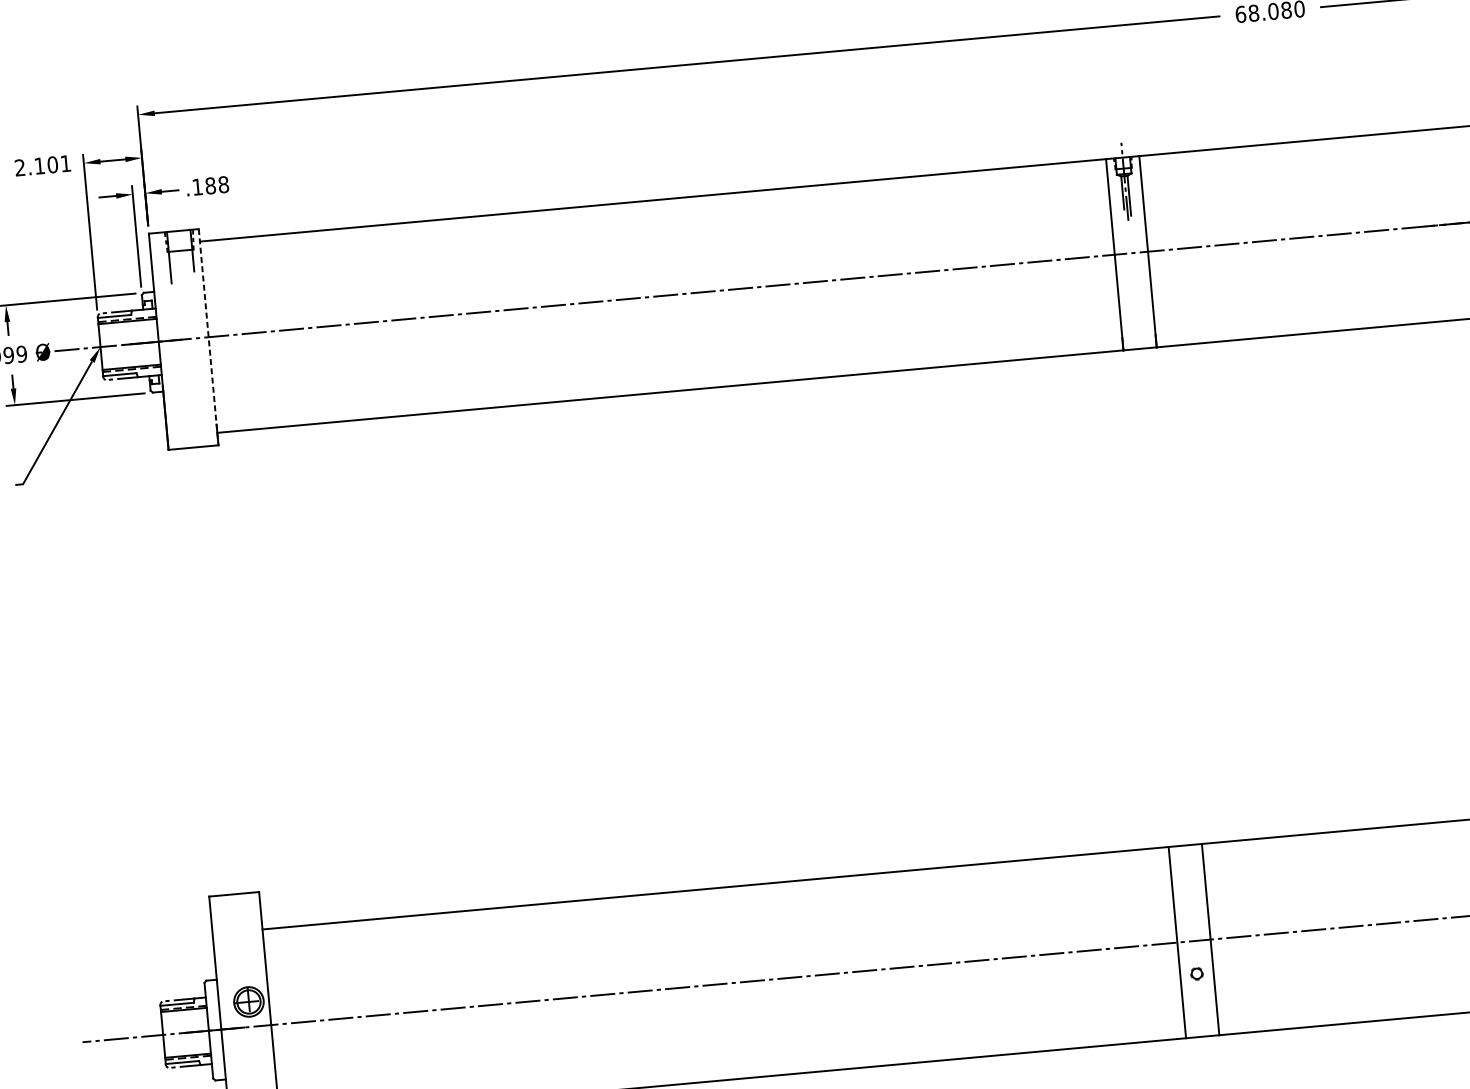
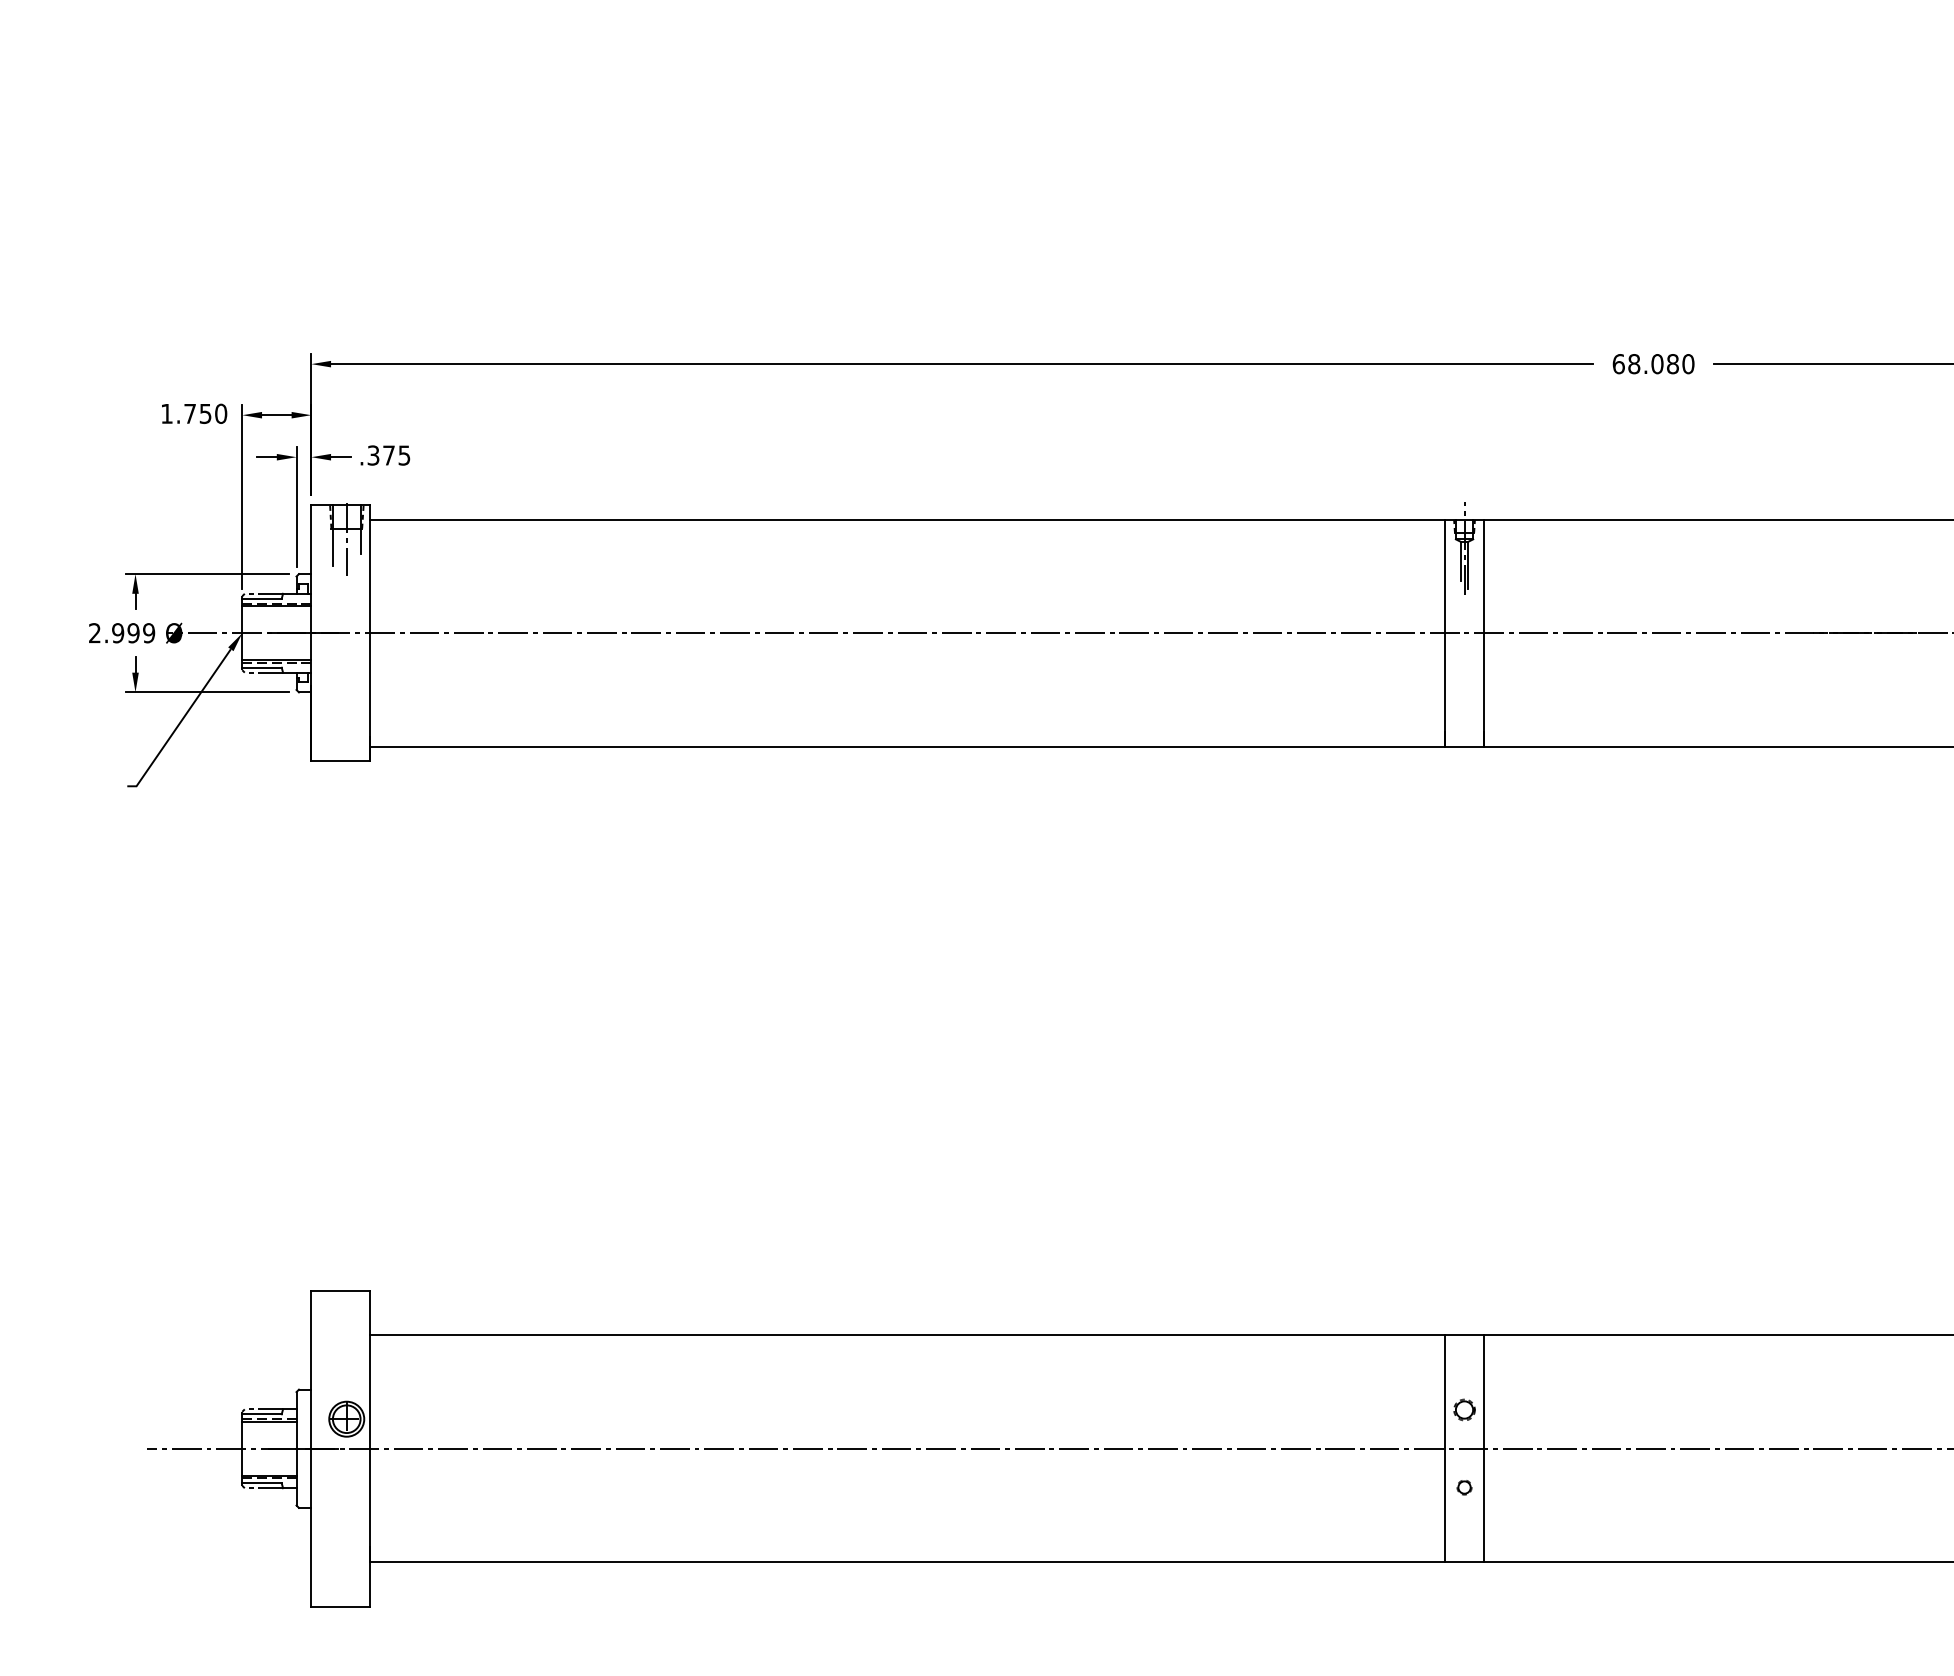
text: (43, 165) -> (194, 413), 2.101 -> 1.750
text: (210, 185) -> (388, 455), .188 -> .375
line: (181, 260) -> (346, 539), added
line: (208, 337) -> (370, 633), dashed -> solid
part: (1190, 907) -> (1464, 1409), added

